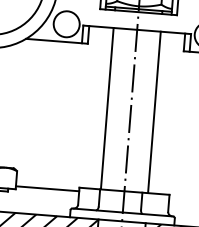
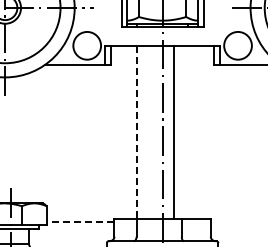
line: (107, 108) -> (137, 131), solid -> dashed
line: (154, 111) -> (173, 131), moved
line: (47, 188) -> (80, 222), solid -> dashed

